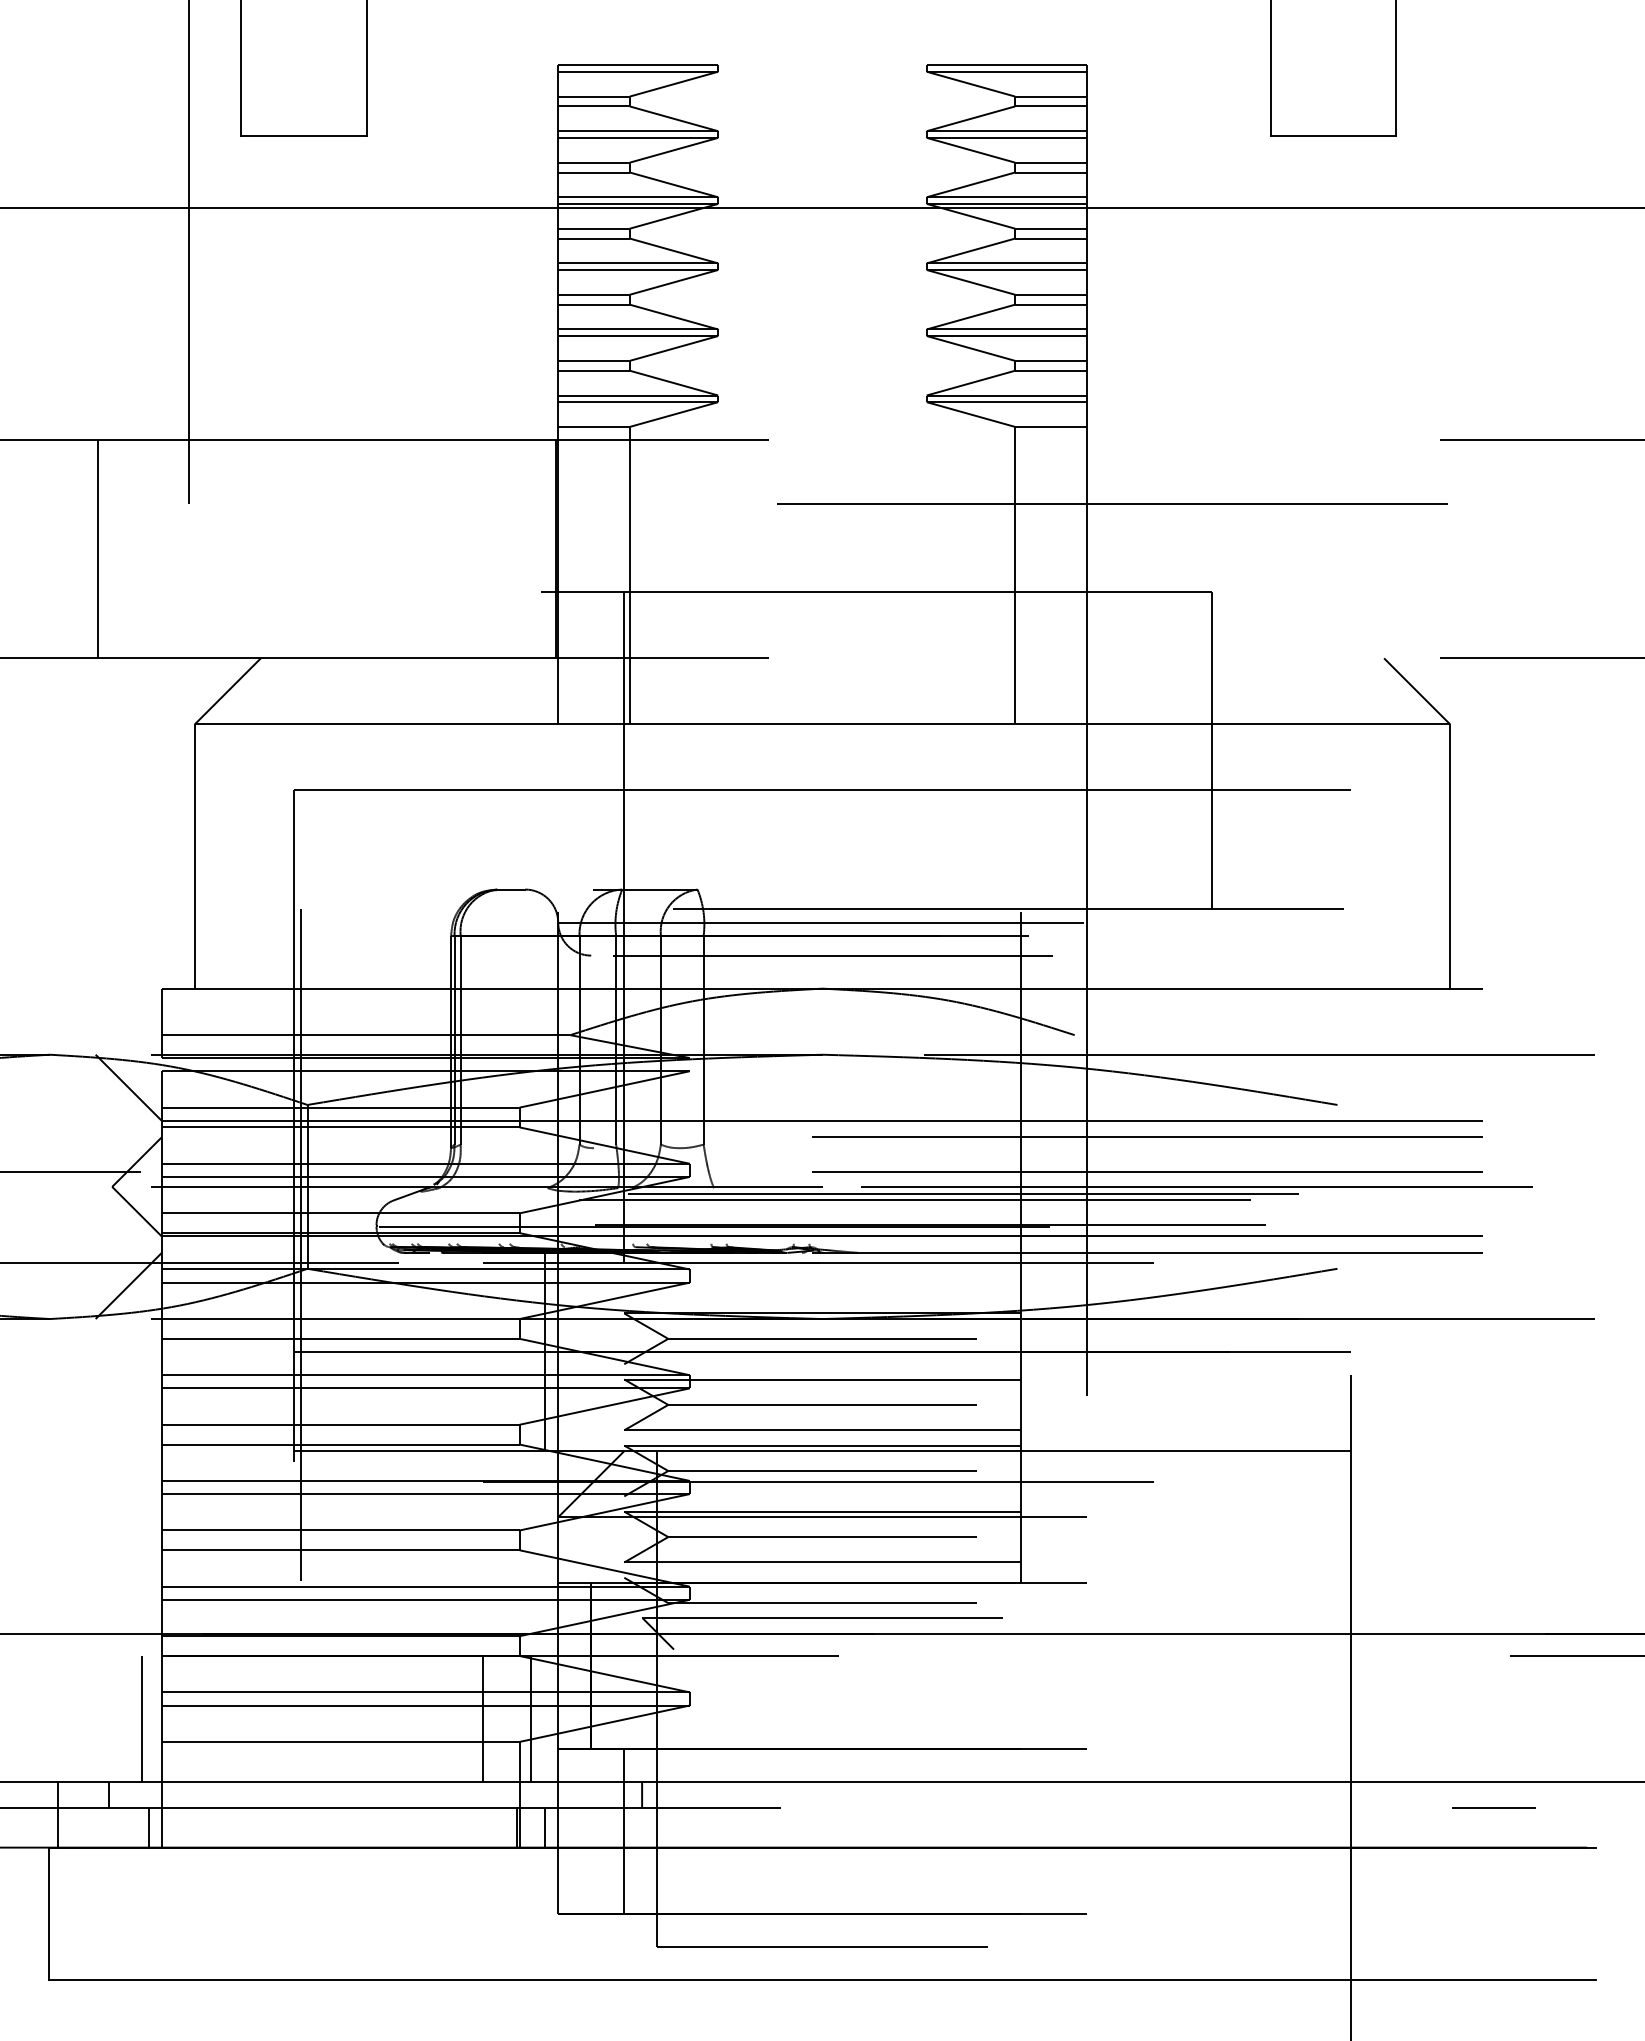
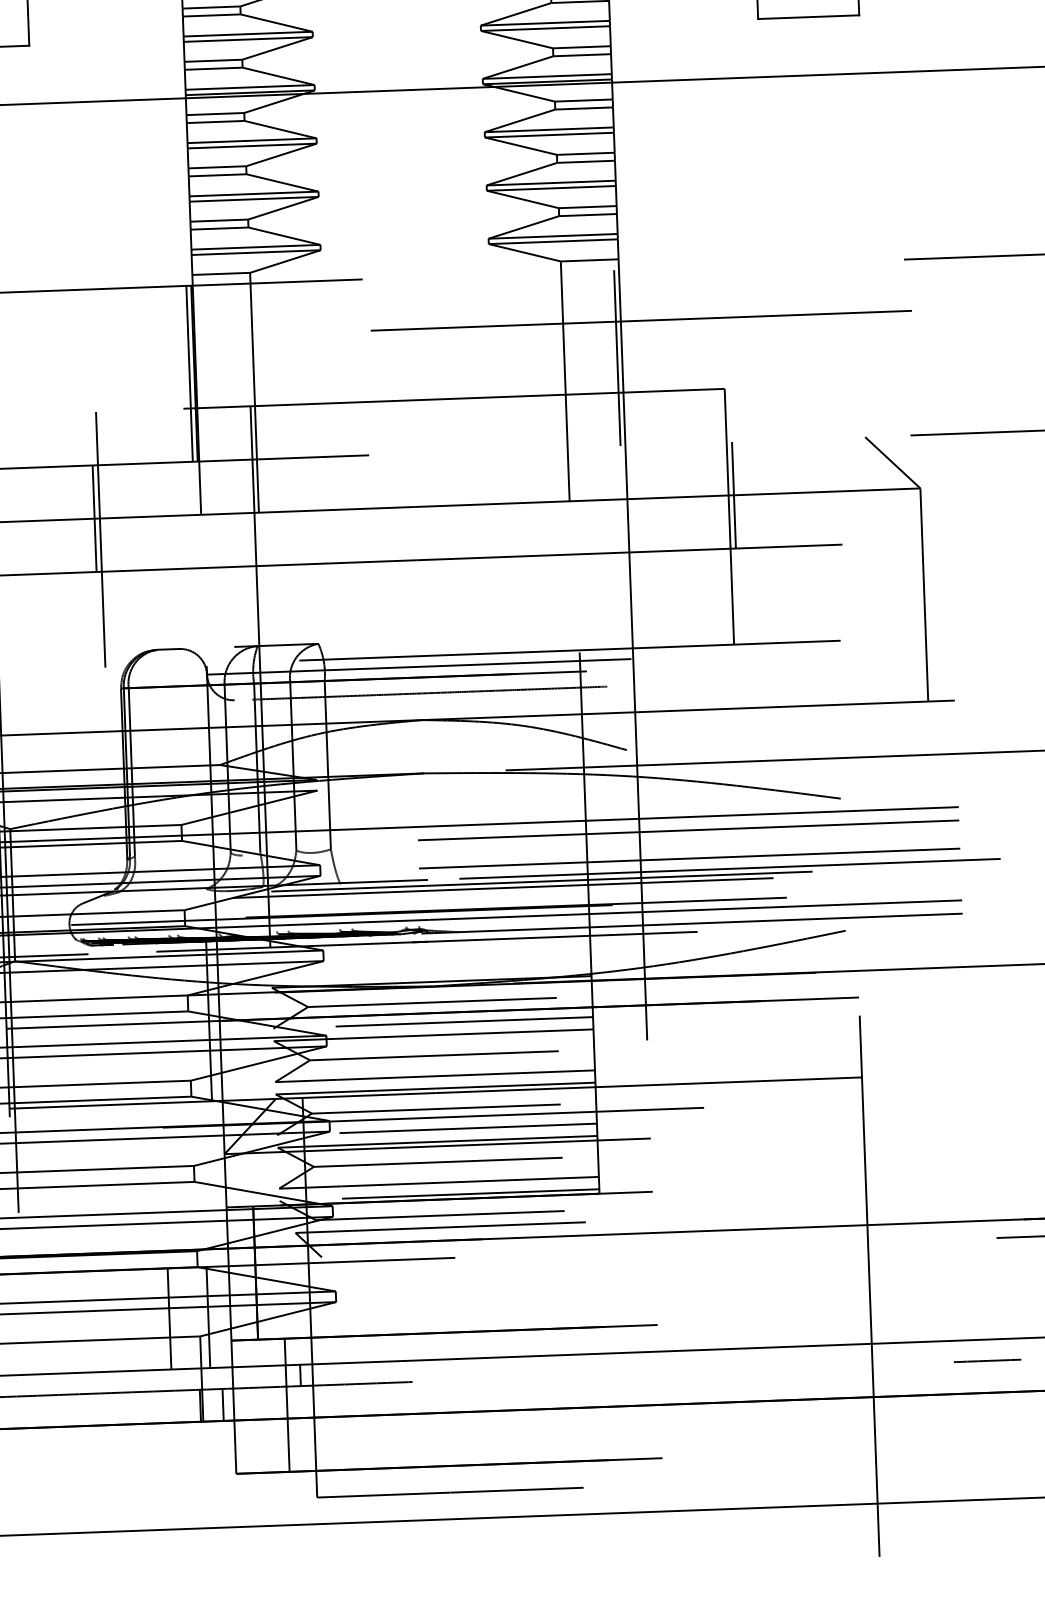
line: (550, 549) -> (189, 374), added
line: (1080, 549) -> (617, 358), added
line: (426, 724) -> (94, 518), added
line: (1218, 724) -> (733, 495), added
line: (432, 750) -> (100, 539), added
line: (860, 1364) -> (463, 1022), added
line: (860, 1496) -> (467, 1128), added
line: (860, 1577) -> (470, 1193), added

